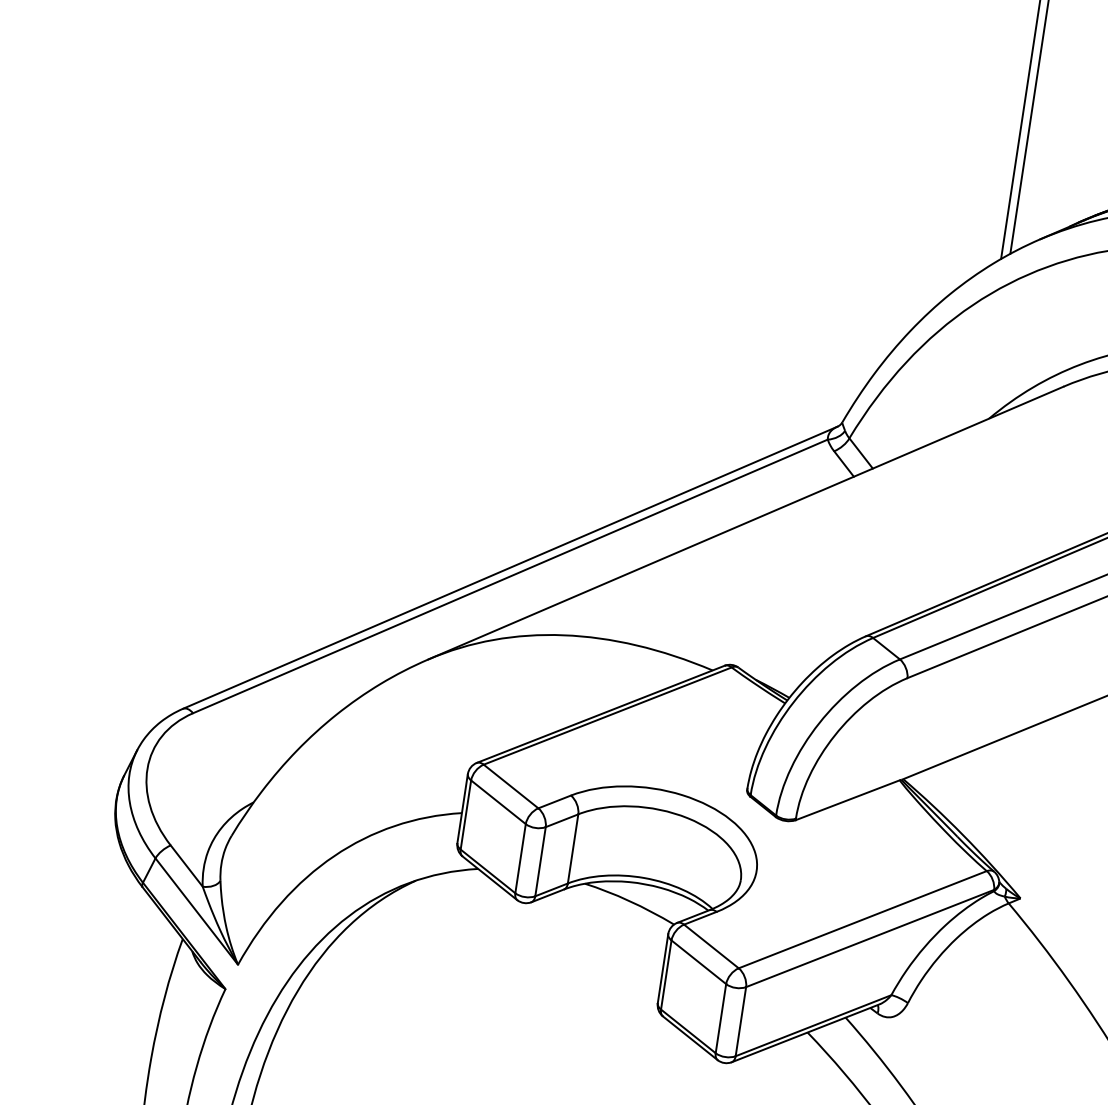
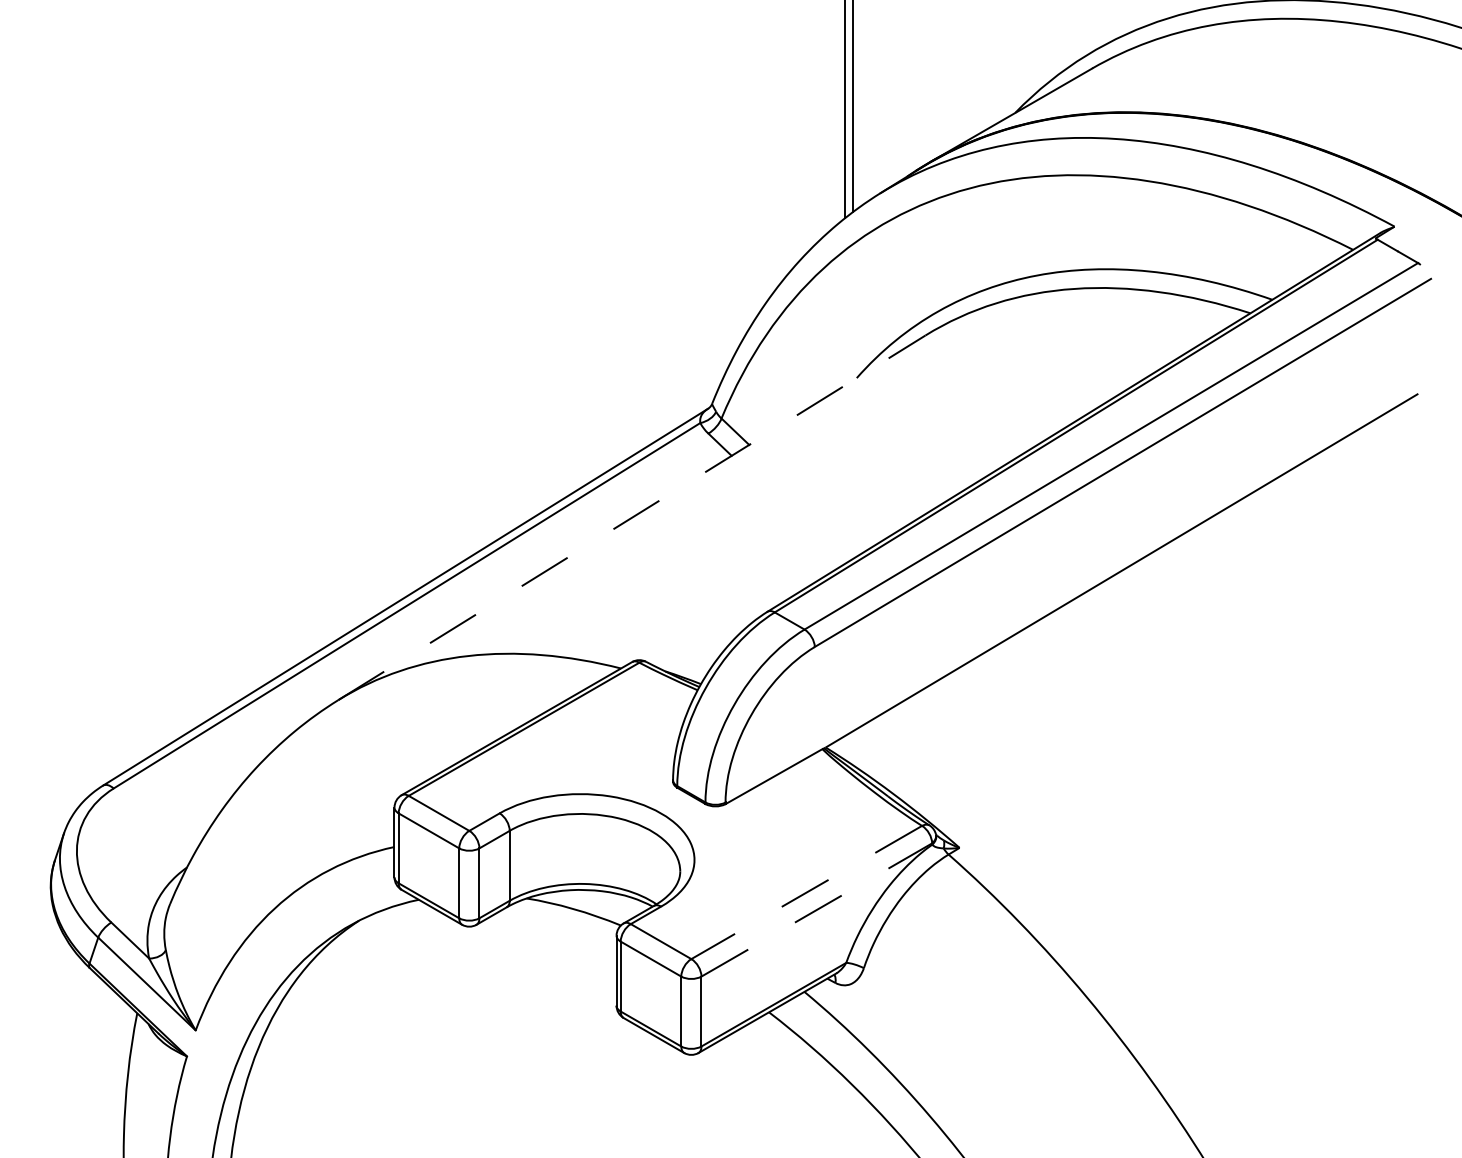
line: (745, 522) -> (631, 517), solid -> dashed
line: (862, 919) -> (806, 892), solid -> dashed
line: (870, 938) -> (817, 909), solid -> dashed

